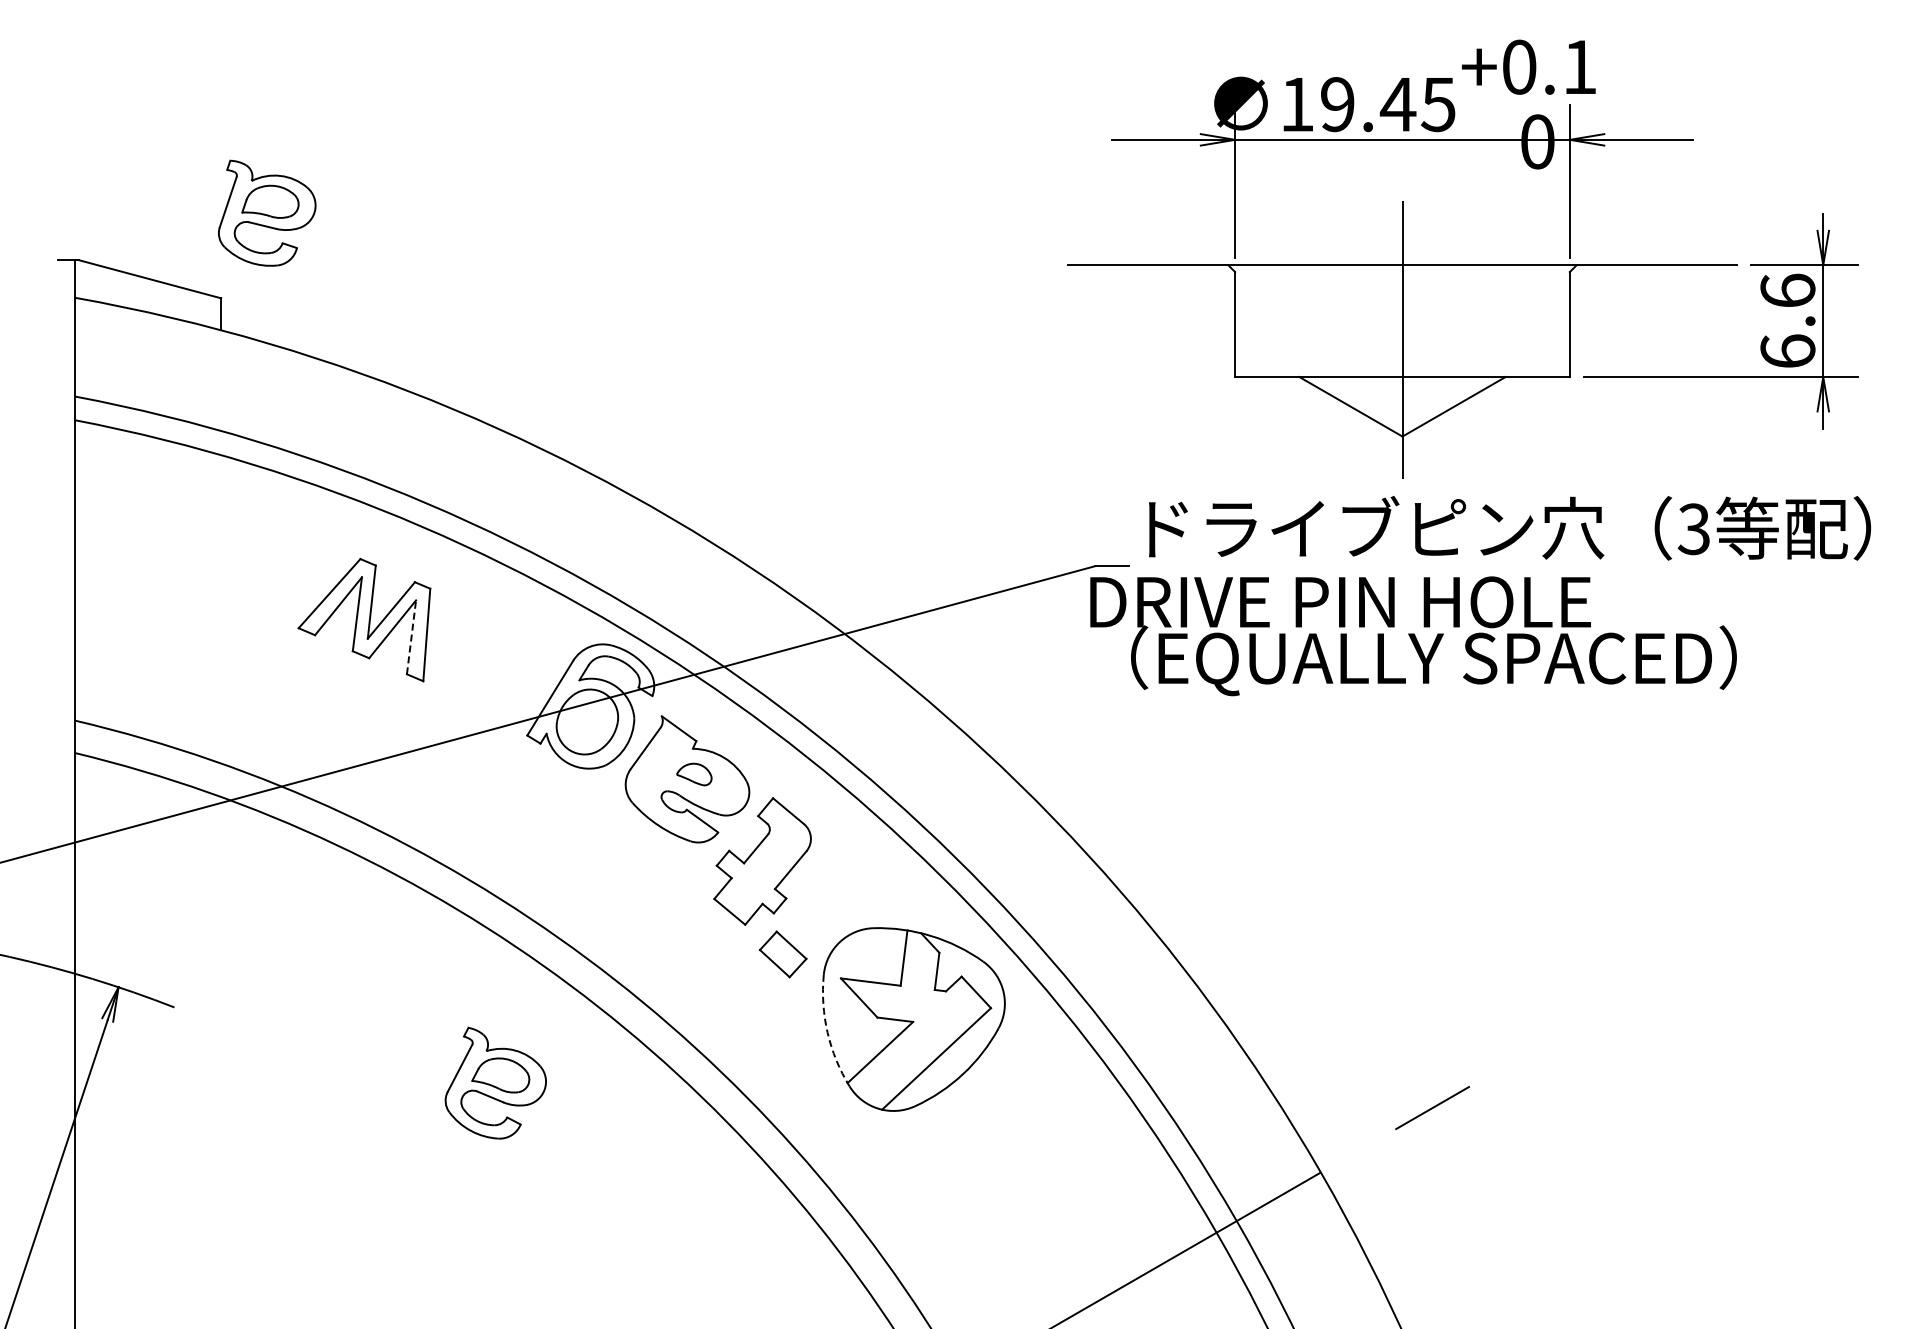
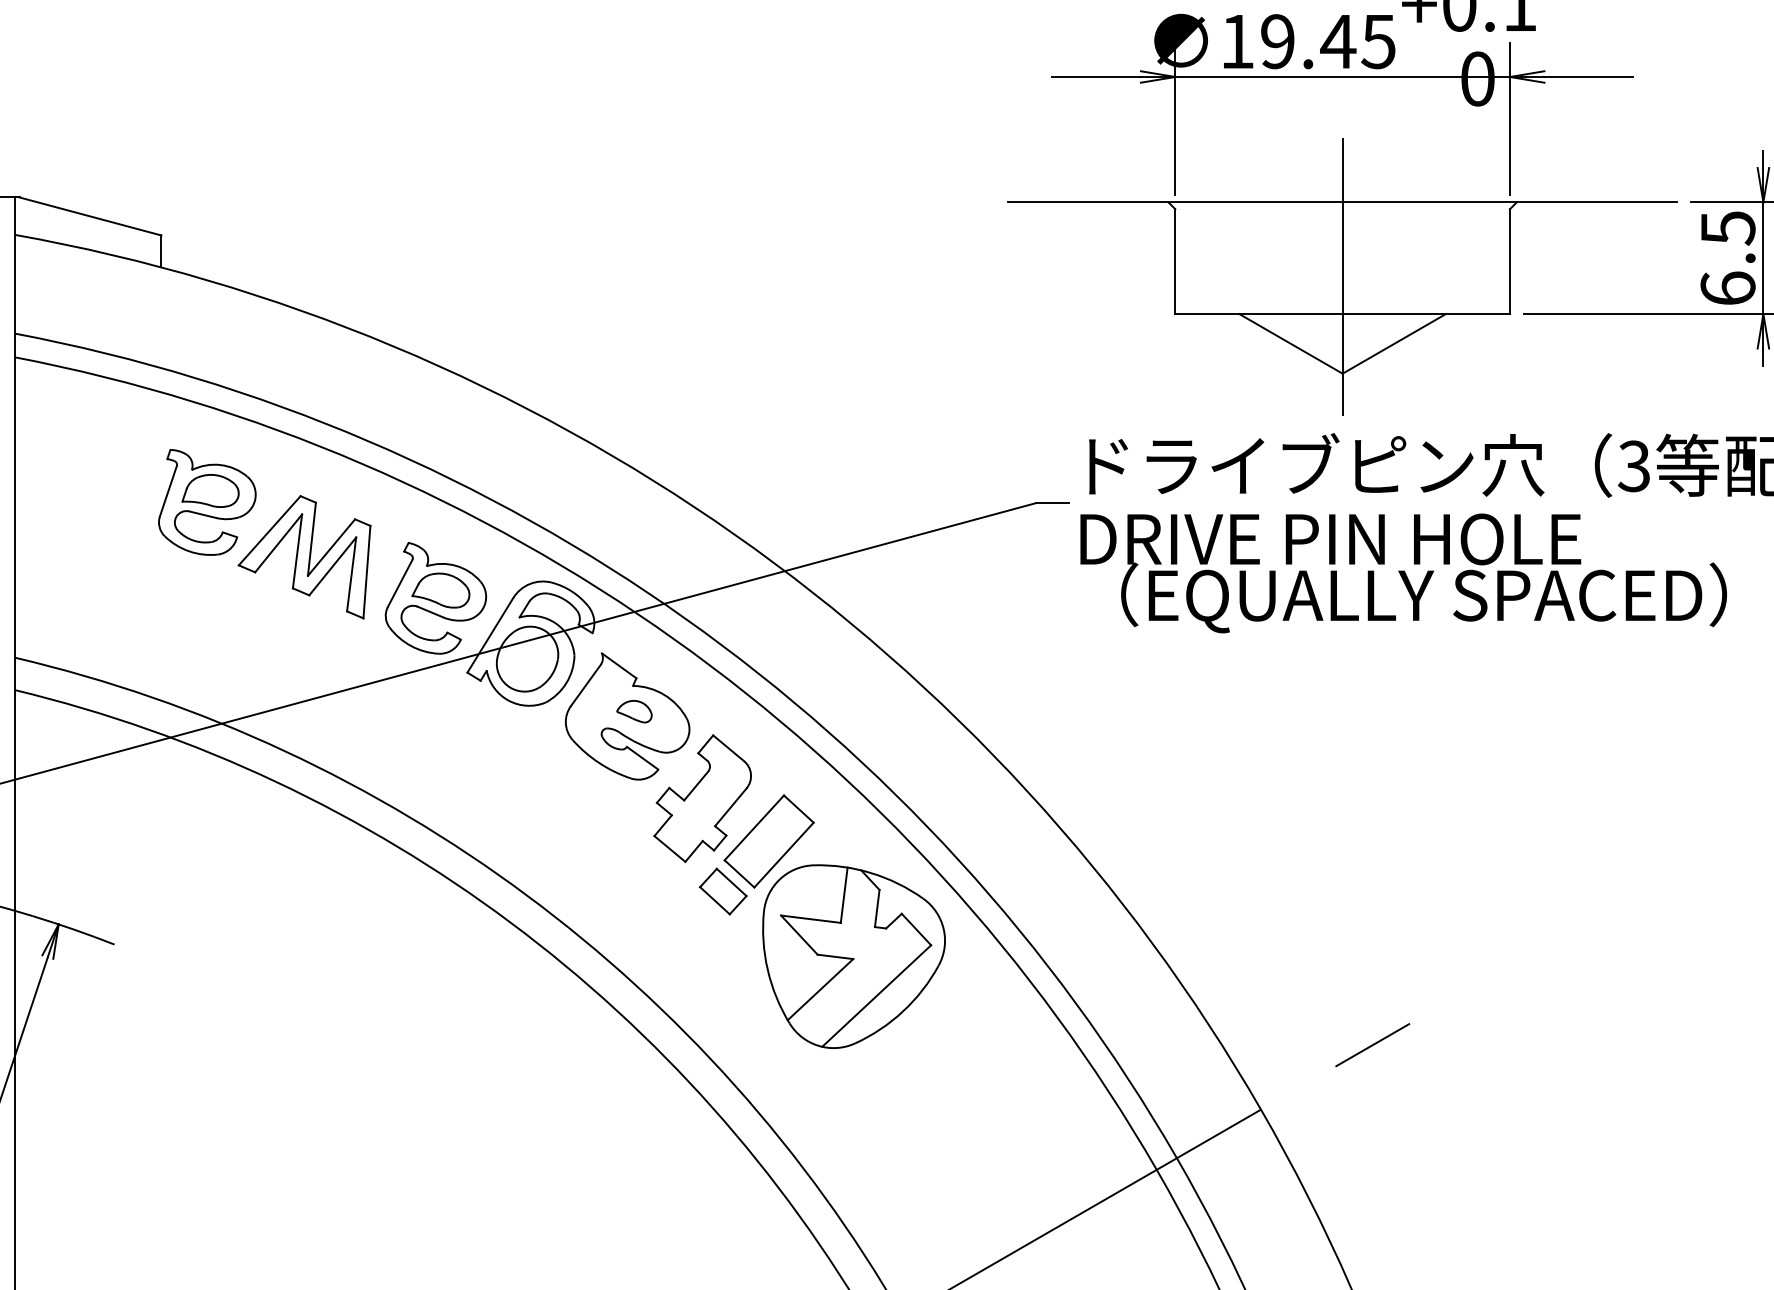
part: (267, 212) -> (207, 501), moved
text: (1787, 290) -> (1727, 227), 6.6 -> 6.5
line: (411, 636) -> (351, 573), dashed -> solid
text: (1413, 636) -> (1403, 573), moved
part: (828, 904) -> (768, 841), added
arc: (827, 1032) -> (767, 969), dashed -> solid
part: (495, 1082) -> (435, 597), moved

